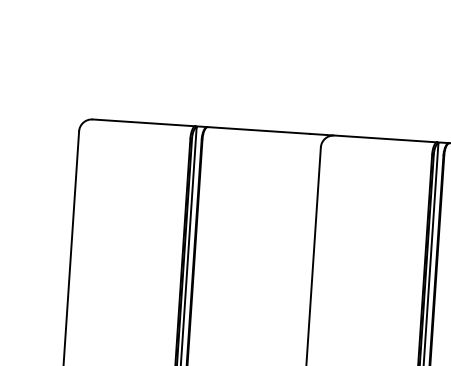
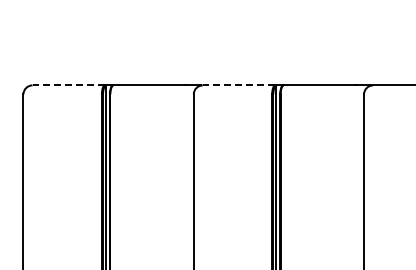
line: (143, 123) -> (68, 85), solid -> dashed
line: (385, 139) -> (238, 85), solid -> dashed

